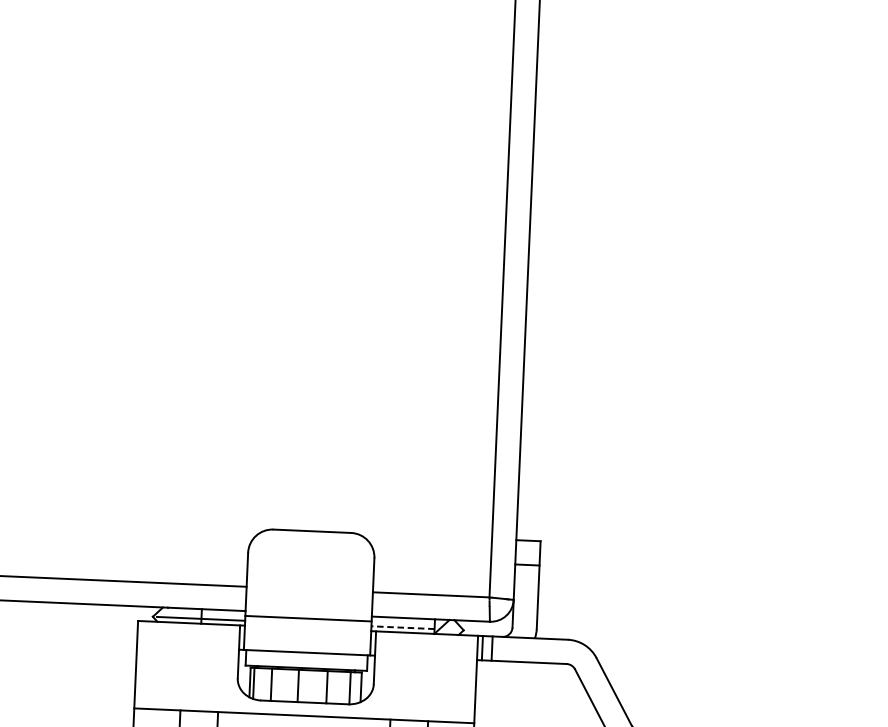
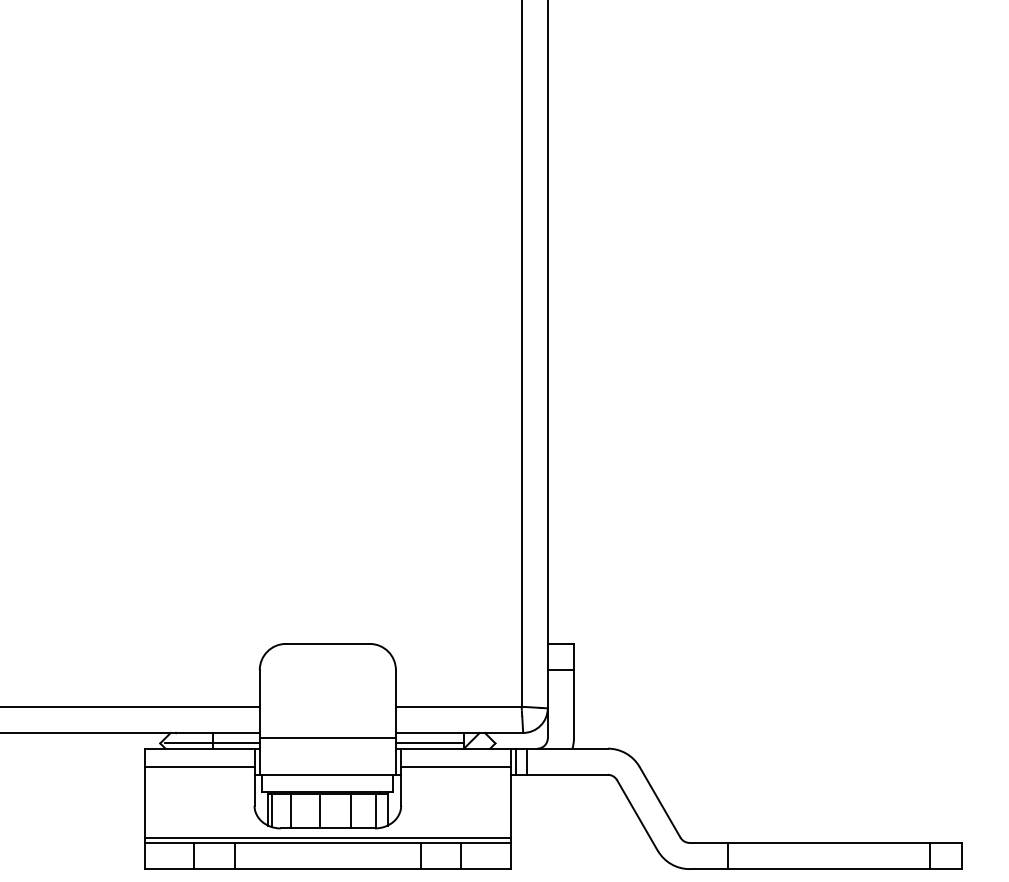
line: (402, 627) -> (429, 743), dashed -> solid
line: (188, 639) -> (199, 766), added
line: (426, 650) -> (456, 766), added
line: (304, 710) -> (327, 837), added

